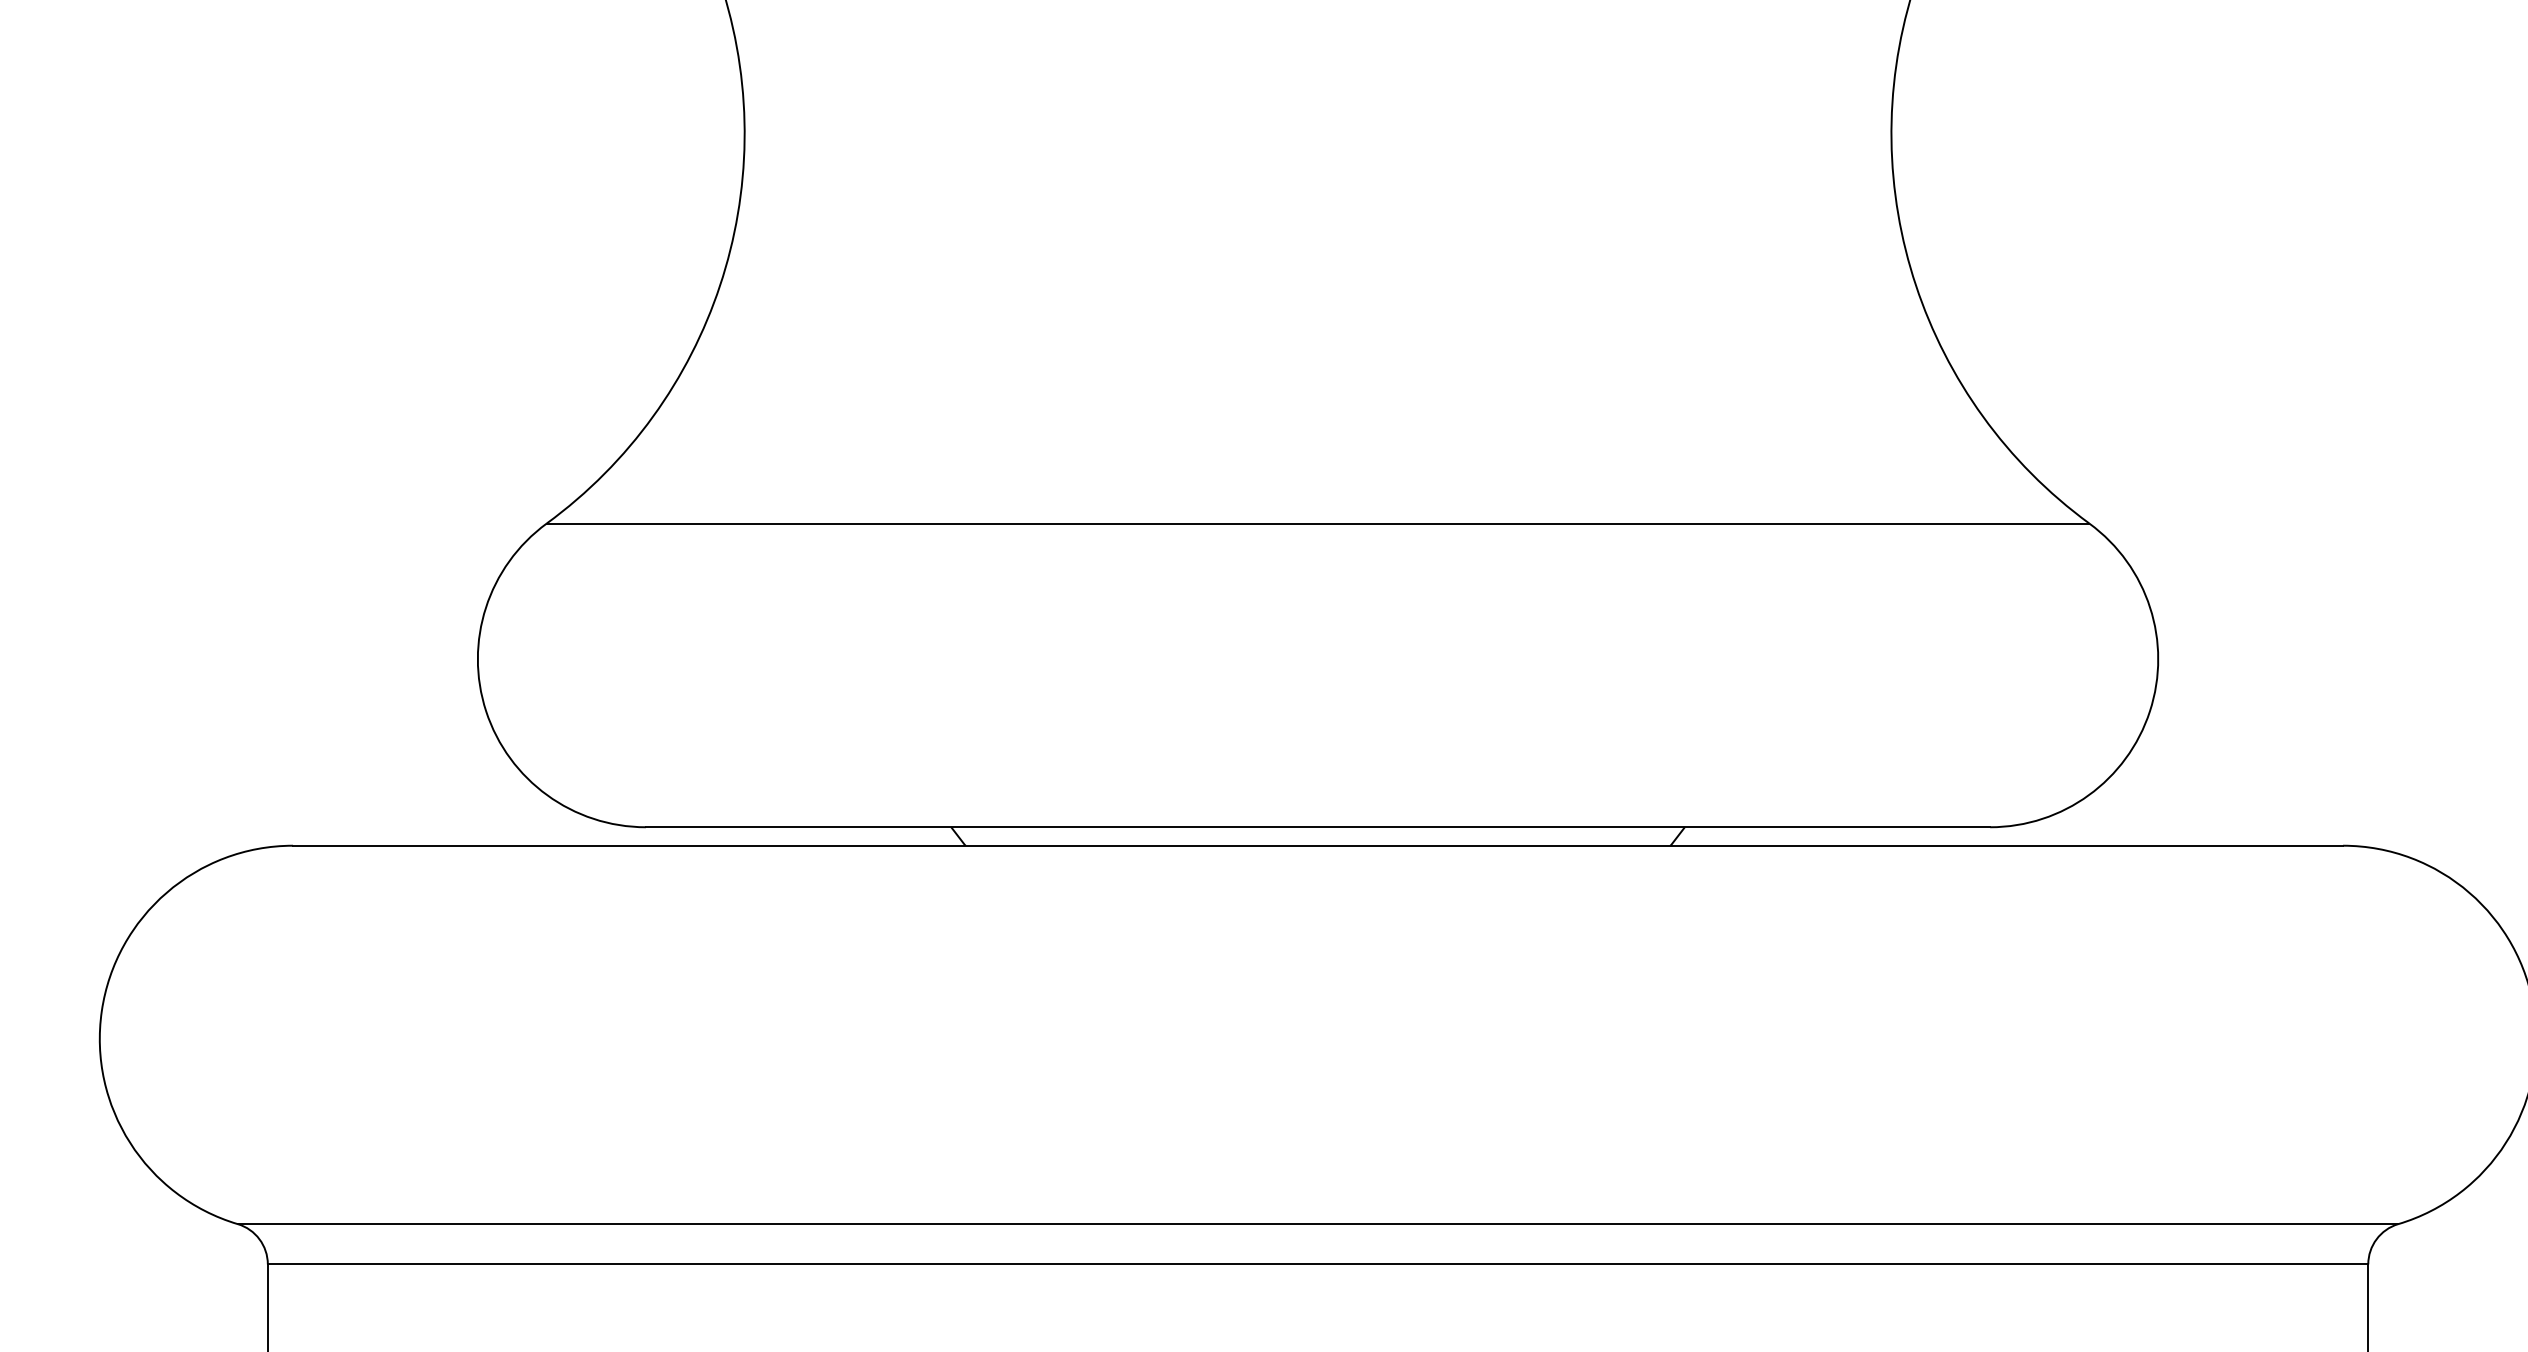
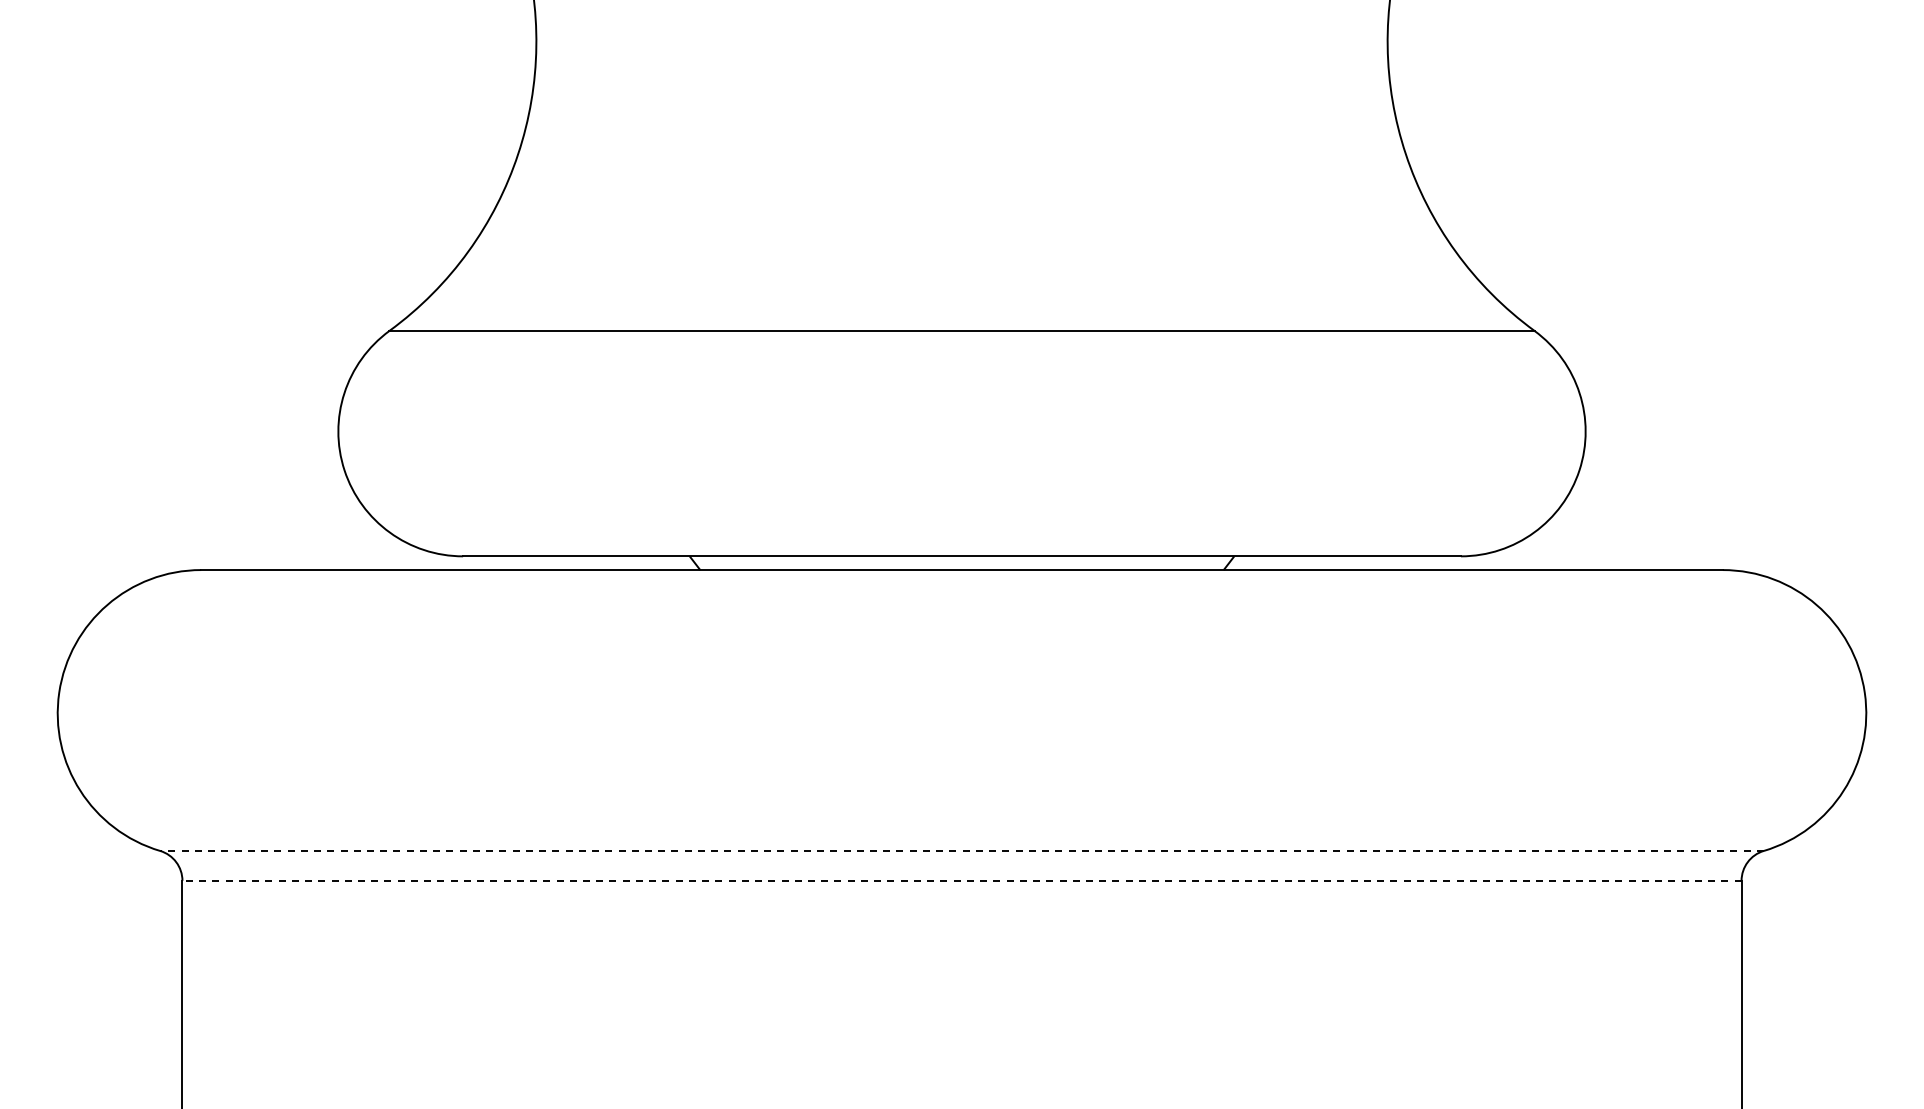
line: (1318, 1223) -> (962, 850), solid -> dashed
line: (1318, 1263) -> (962, 880), solid -> dashed

